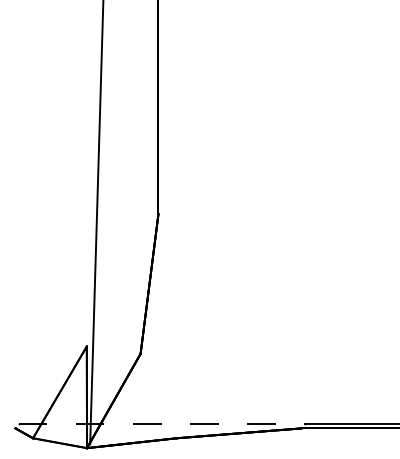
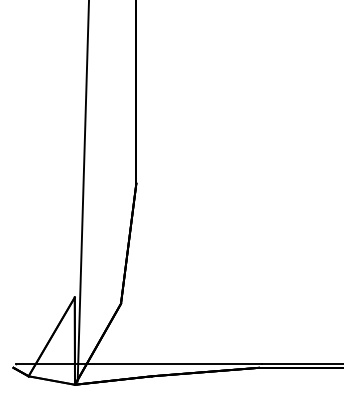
line: (161, 424) -> (138, 364), dashed -> solid

